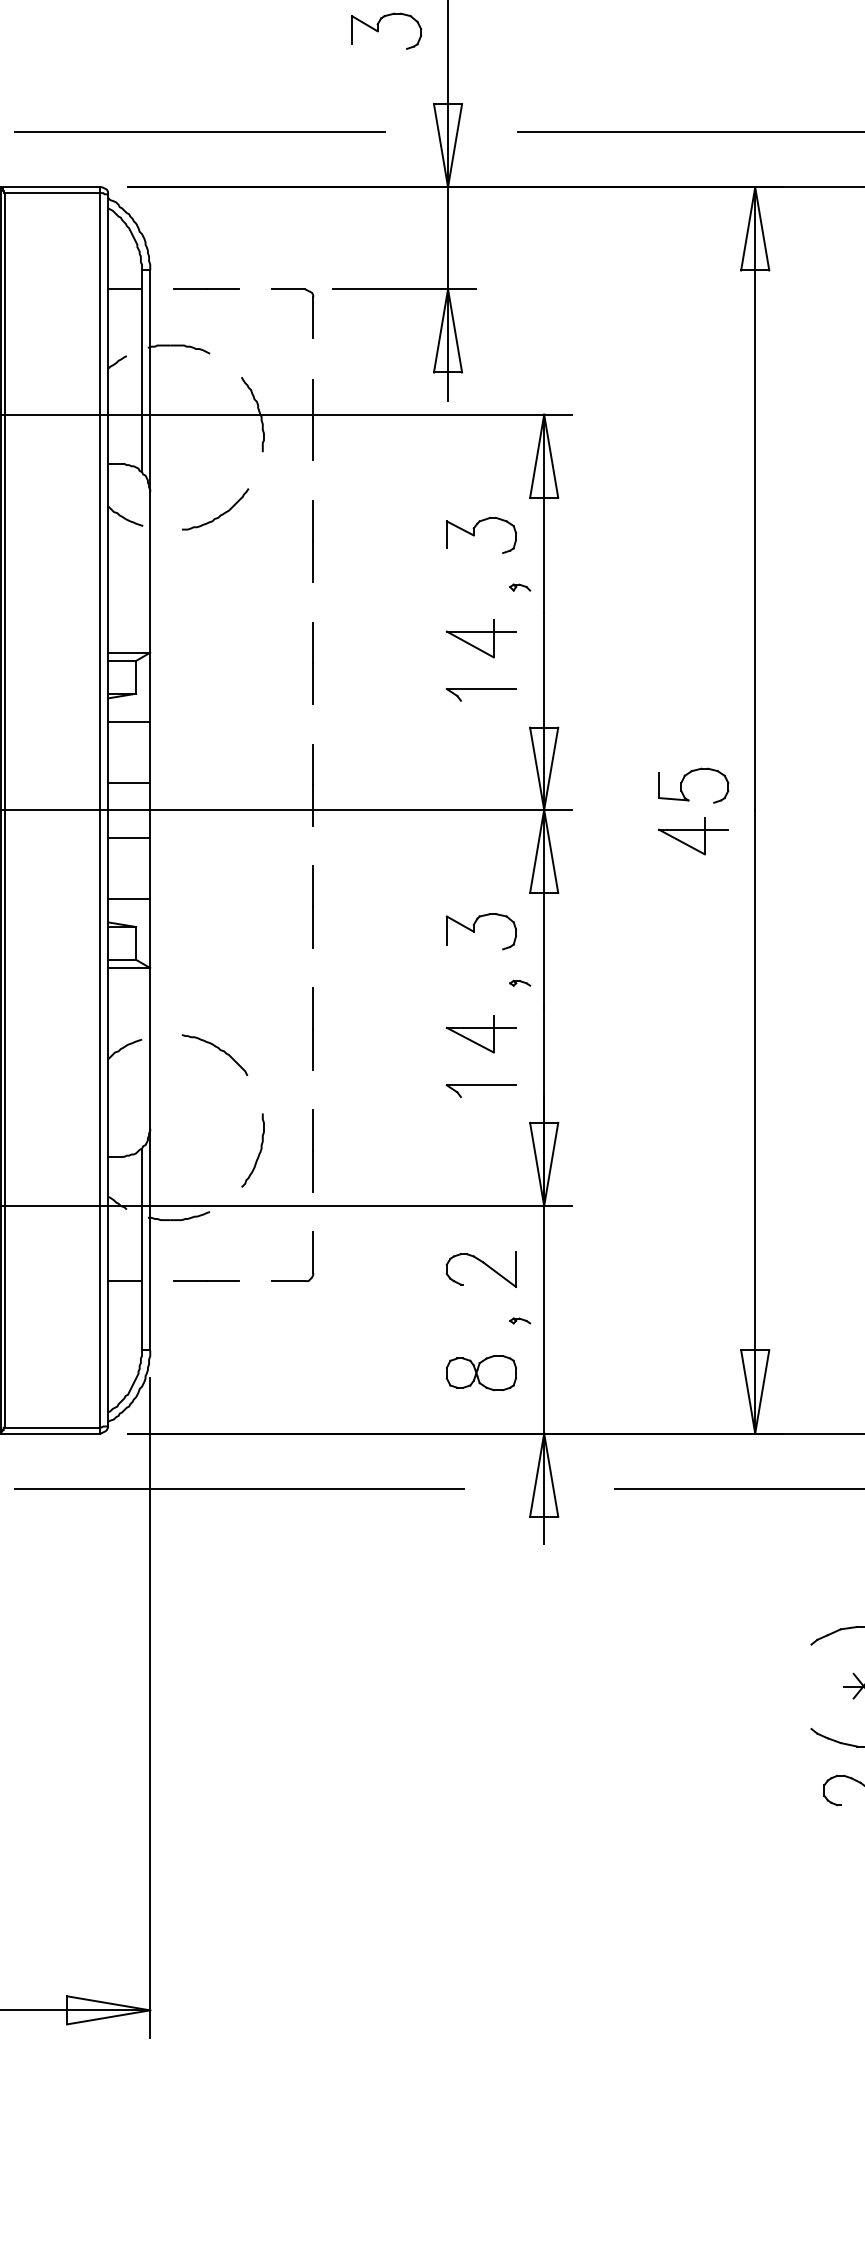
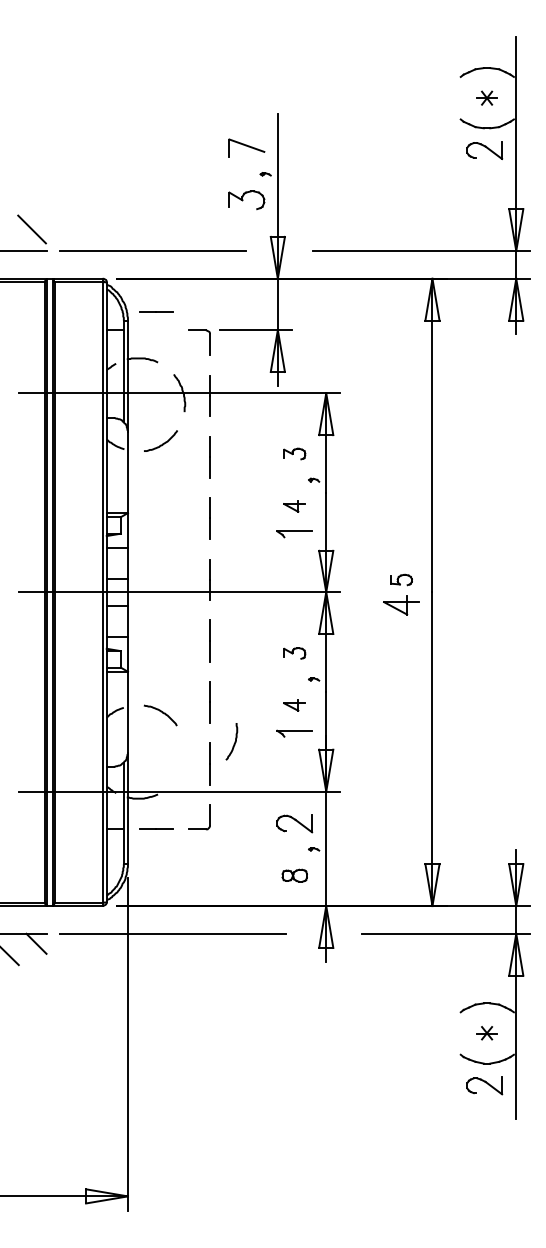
line: (206, 288) -> (156, 311), moved
part: (481, 534) -> (294, 453), size x0.6
part: (481, 639) -> (294, 506), size x0.6
part: (693, 784) -> (401, 579), size x0.6
part: (481, 931) -> (294, 653), size x0.6
part: (481, 1035) -> (294, 705), size x0.6
curve: (258, 1150) -> (234, 741), moved
part: (481, 1372) -> (294, 875), size x0.7

